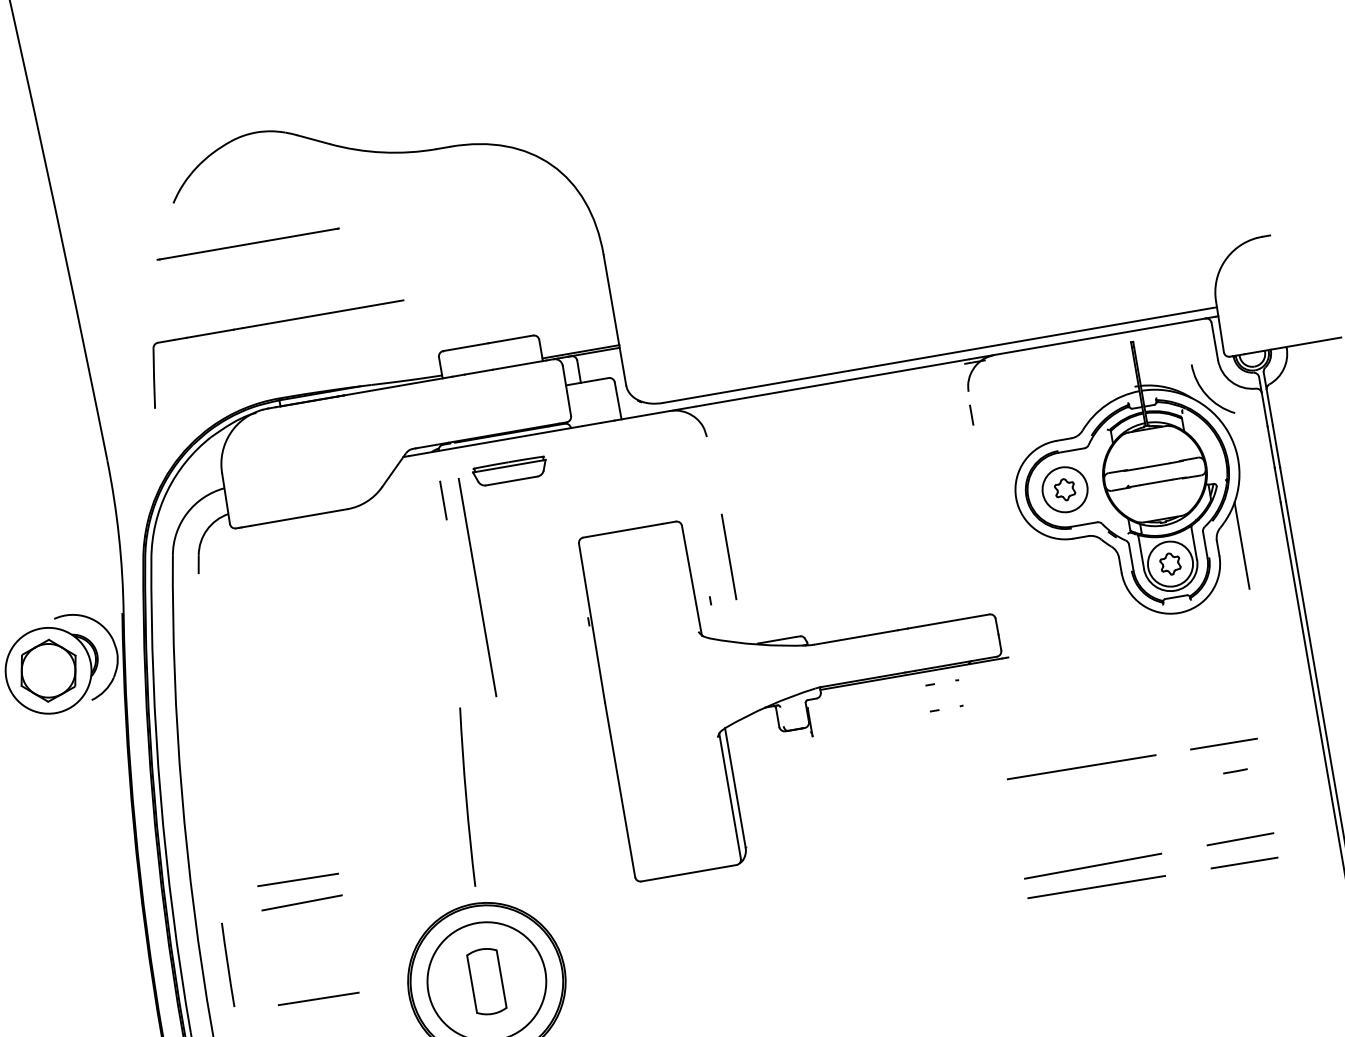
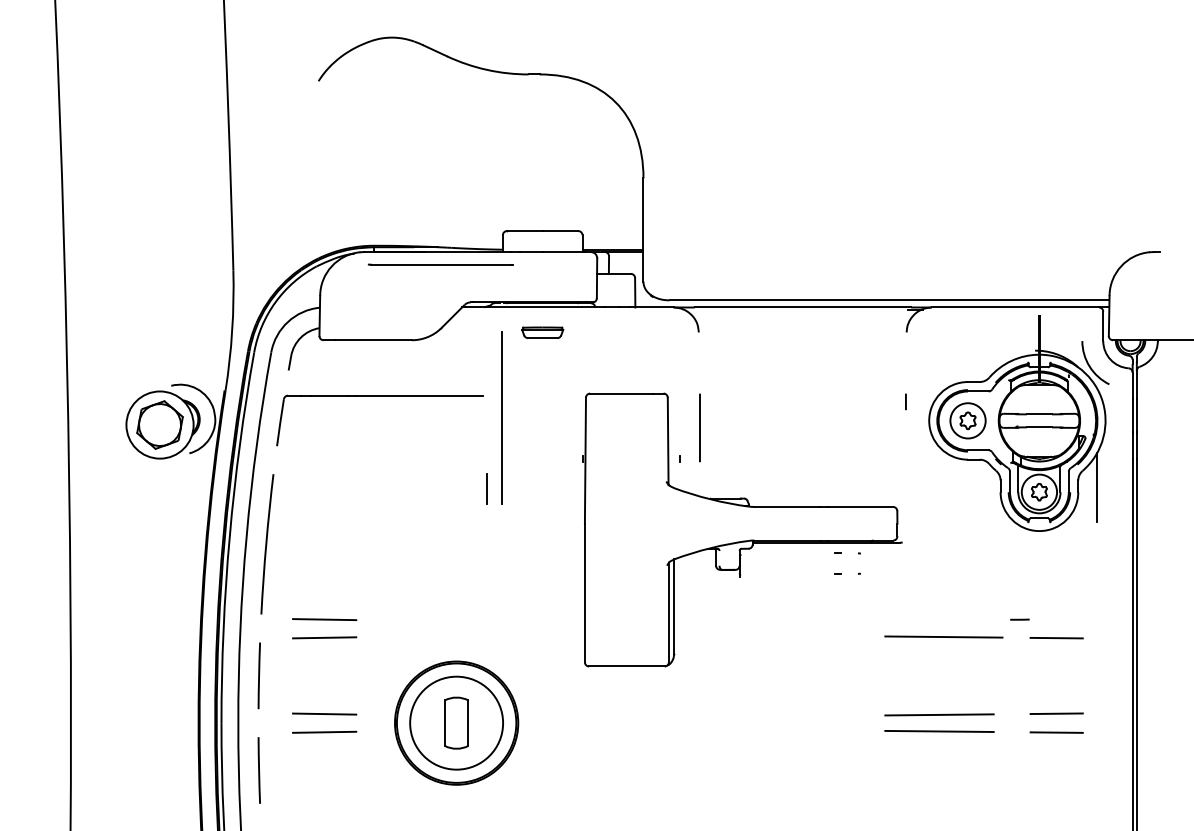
line: (247, 244) -> (440, 264), moved
part: (273, 323) -> (379, 396), moved
line: (971, 414) -> (905, 401), moved
part: (510, 471) -> (542, 332), size x0.71
line: (442, 499) -> (486, 488), moved
line: (1234, 771) -> (1019, 619), moved
arc: (467, 797) -> (267, 544), moved
line: (322, 1020) -> (324, 731), added

